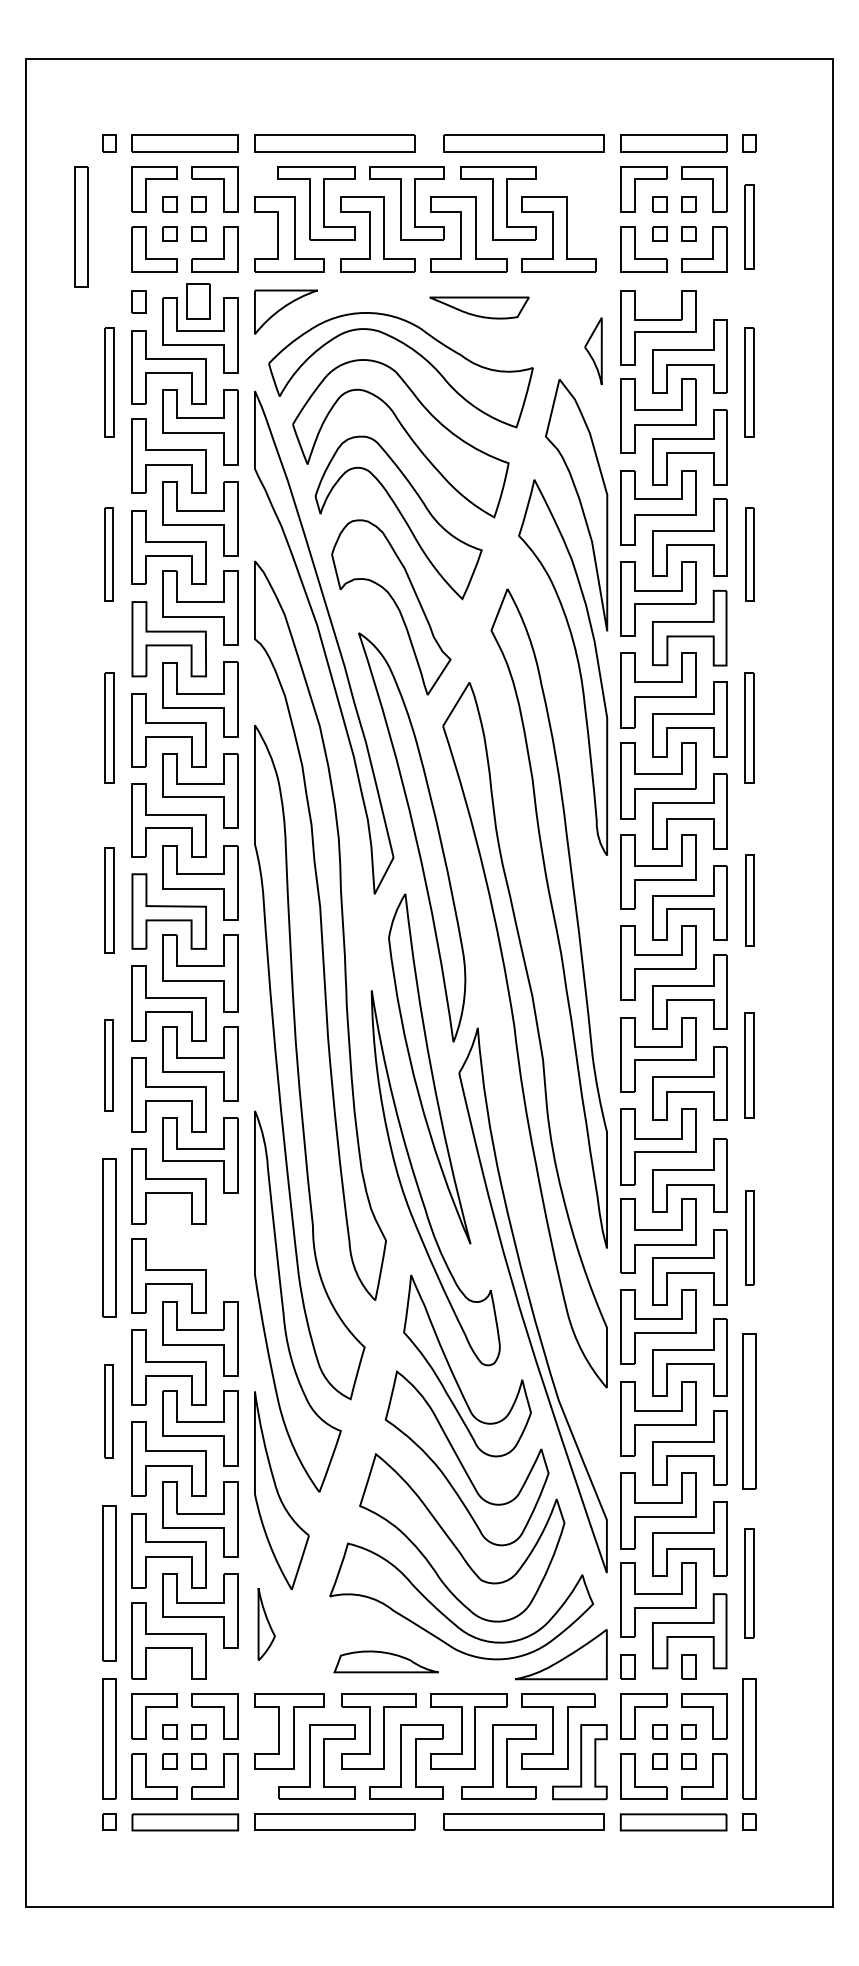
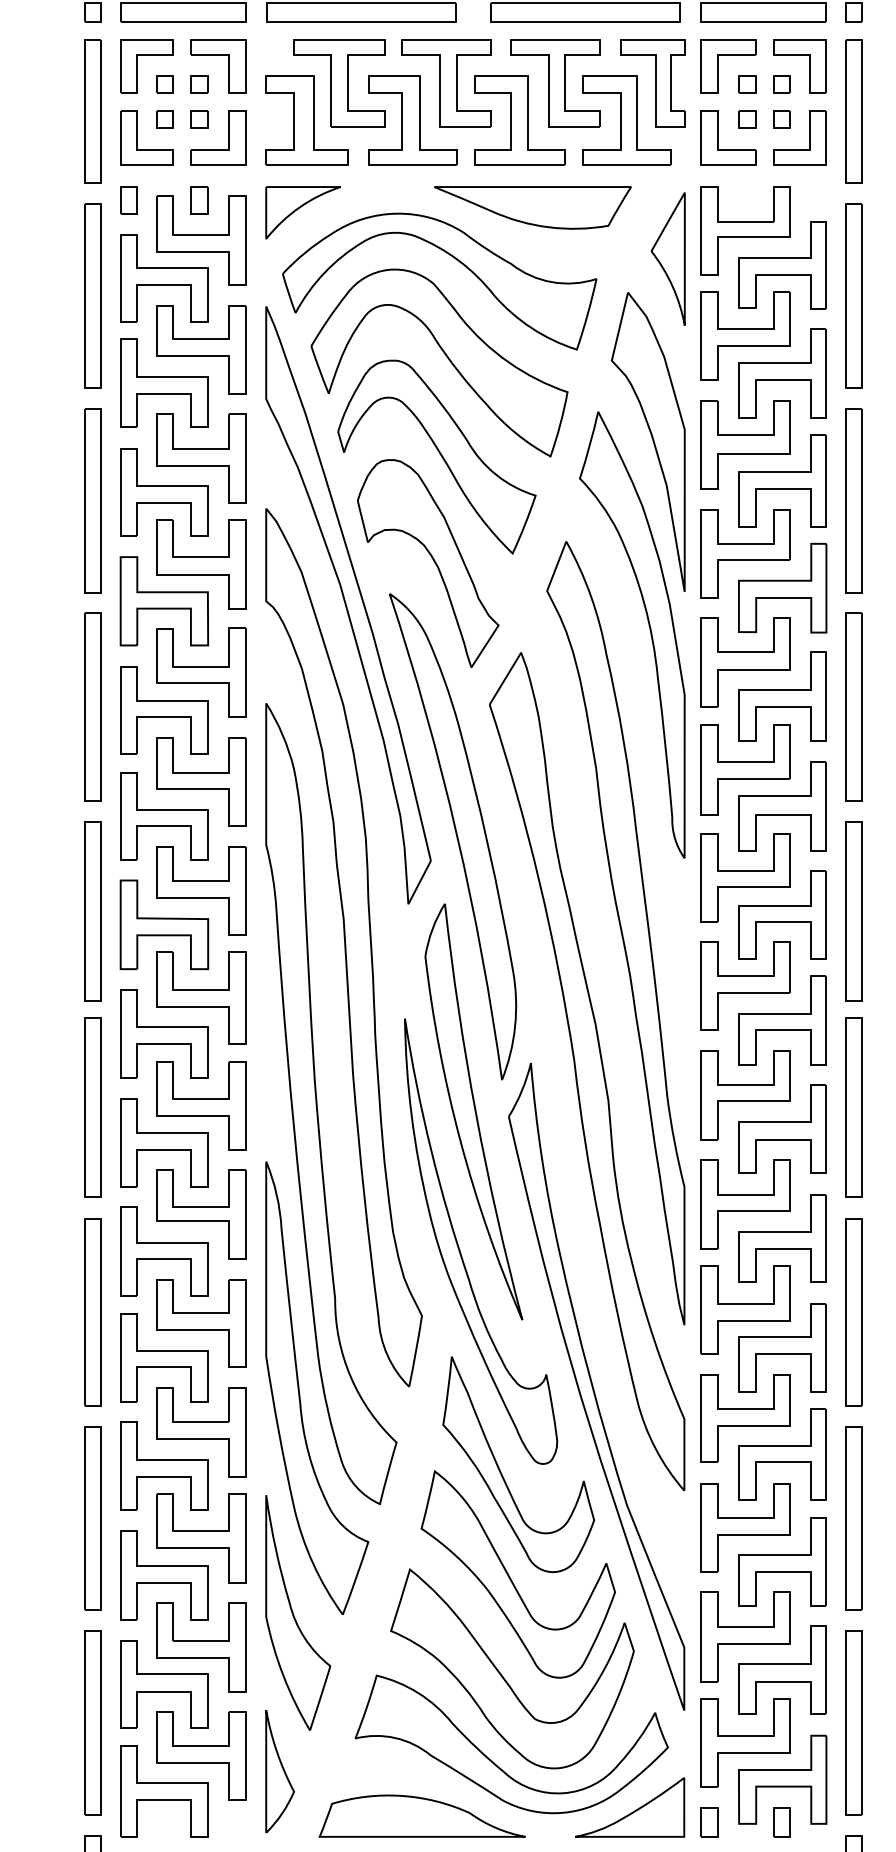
part: (579, 203) -> (651, 83), added
part: (81, 226) -> (93, 110), moved
part: (749, 226) -> (853, 110), size x1.43
part: (198, 301) -> (199, 200), size x0.62
part: (479, 307) -> (532, 207), size x1.67
part: (593, 351) -> (668, 259), size x1.67
part: (109, 382) -> (93, 296), size x1.43
part: (749, 382) -> (853, 296), size x1.43
part: (109, 554) -> (93, 500), size x1.67
part: (749, 554) -> (853, 500), size x1.67
part: (109, 727) -> (93, 706), size x1.43
part: (749, 727) -> (853, 706), size x1.43
part: (109, 900) -> (93, 911), size x1.43
part: (749, 900) -> (853, 911), size x1.67
part: (109, 1065) -> (93, 1107), size x1.67
part: (749, 1065) -> (853, 1107), size x1.43
part: (749, 1237) -> (853, 1312), size x1.67
part: (200, 1247) -> (201, 1323), added
part: (109, 1411) -> (93, 1518), size x1.67
part: (749, 1583) -> (853, 1723), size x1.43
part: (266, 1624) -> (279, 1771), size x1.43
part: (386, 1661) -> (422, 1815), size x1.67

